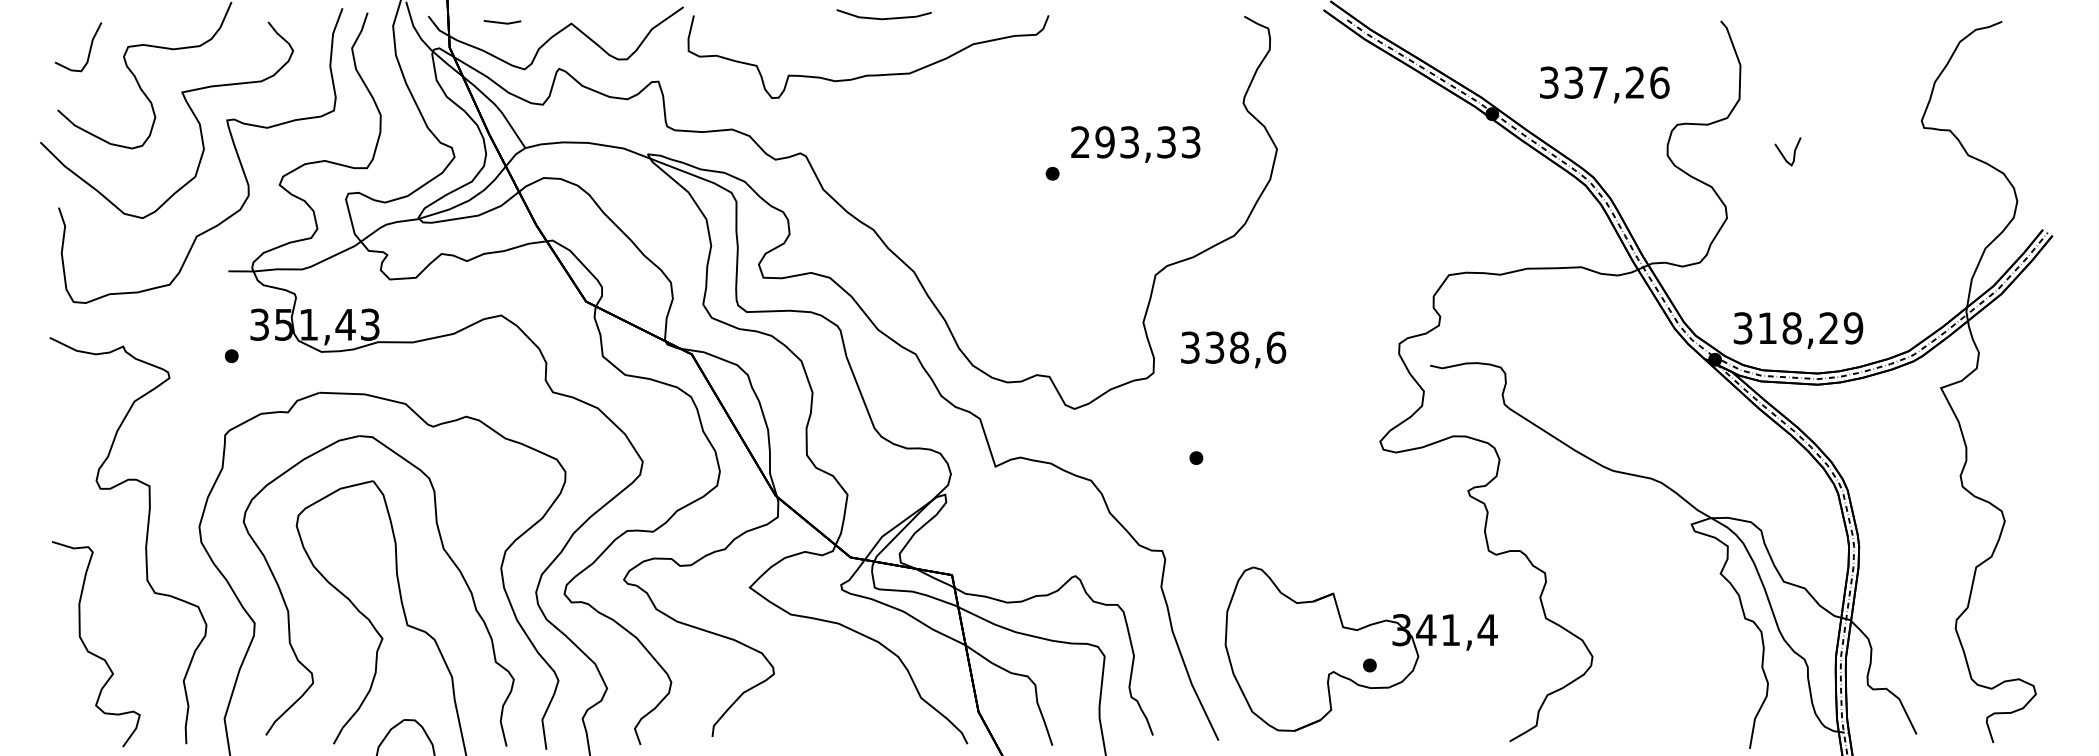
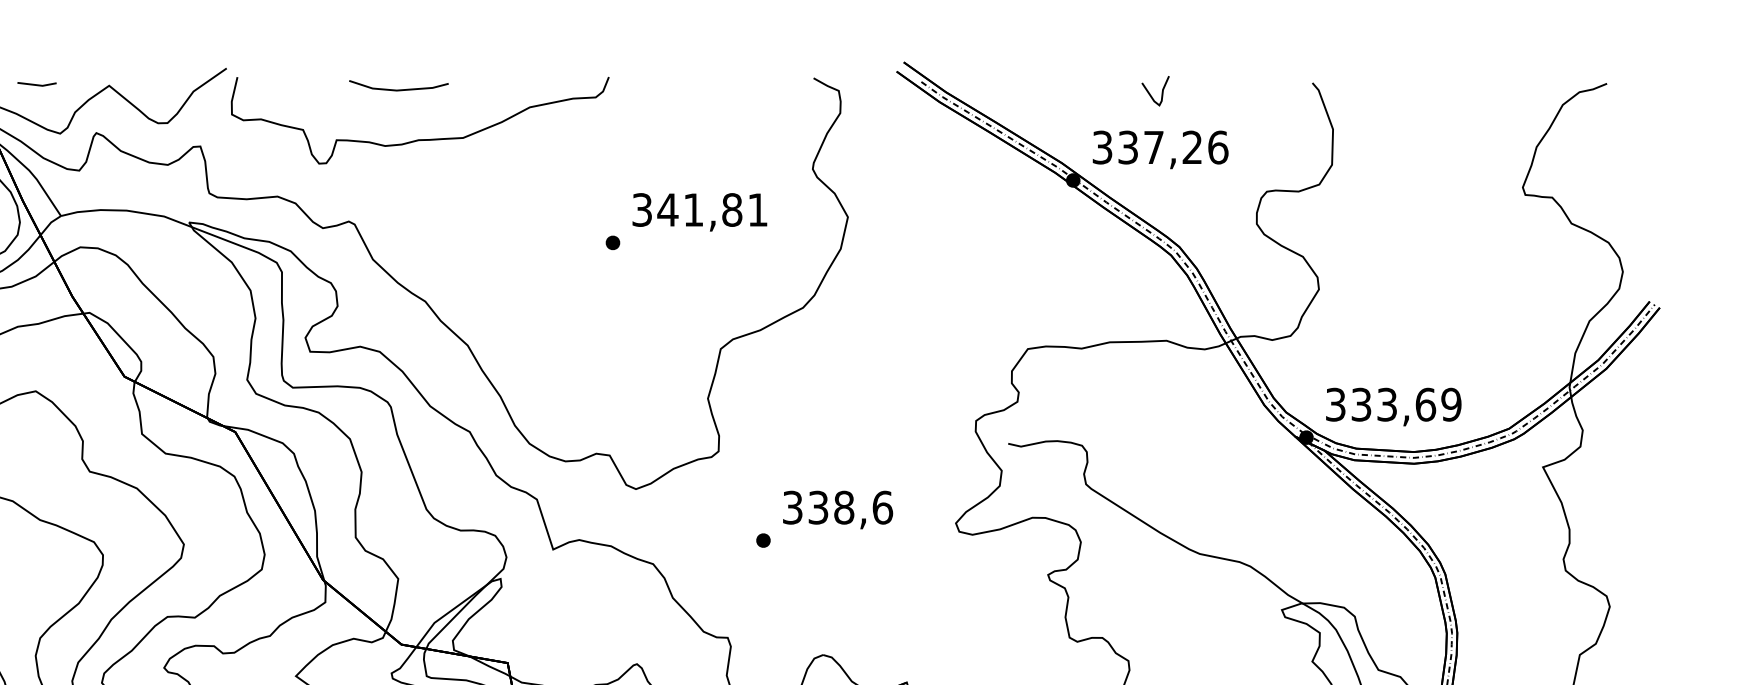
line: (883, 18) -> (398, 89), moved
text: (1604, 84) -> (1160, 149), moved
text: (1135, 142) -> (699, 210), 293,33 -> 341,81
curve: (1783, 154) -> (1150, 93), moved
text: (1798, 328) -> (1393, 404), 318,29 -> 333,69
text: (1233, 349) -> (837, 509), moved

